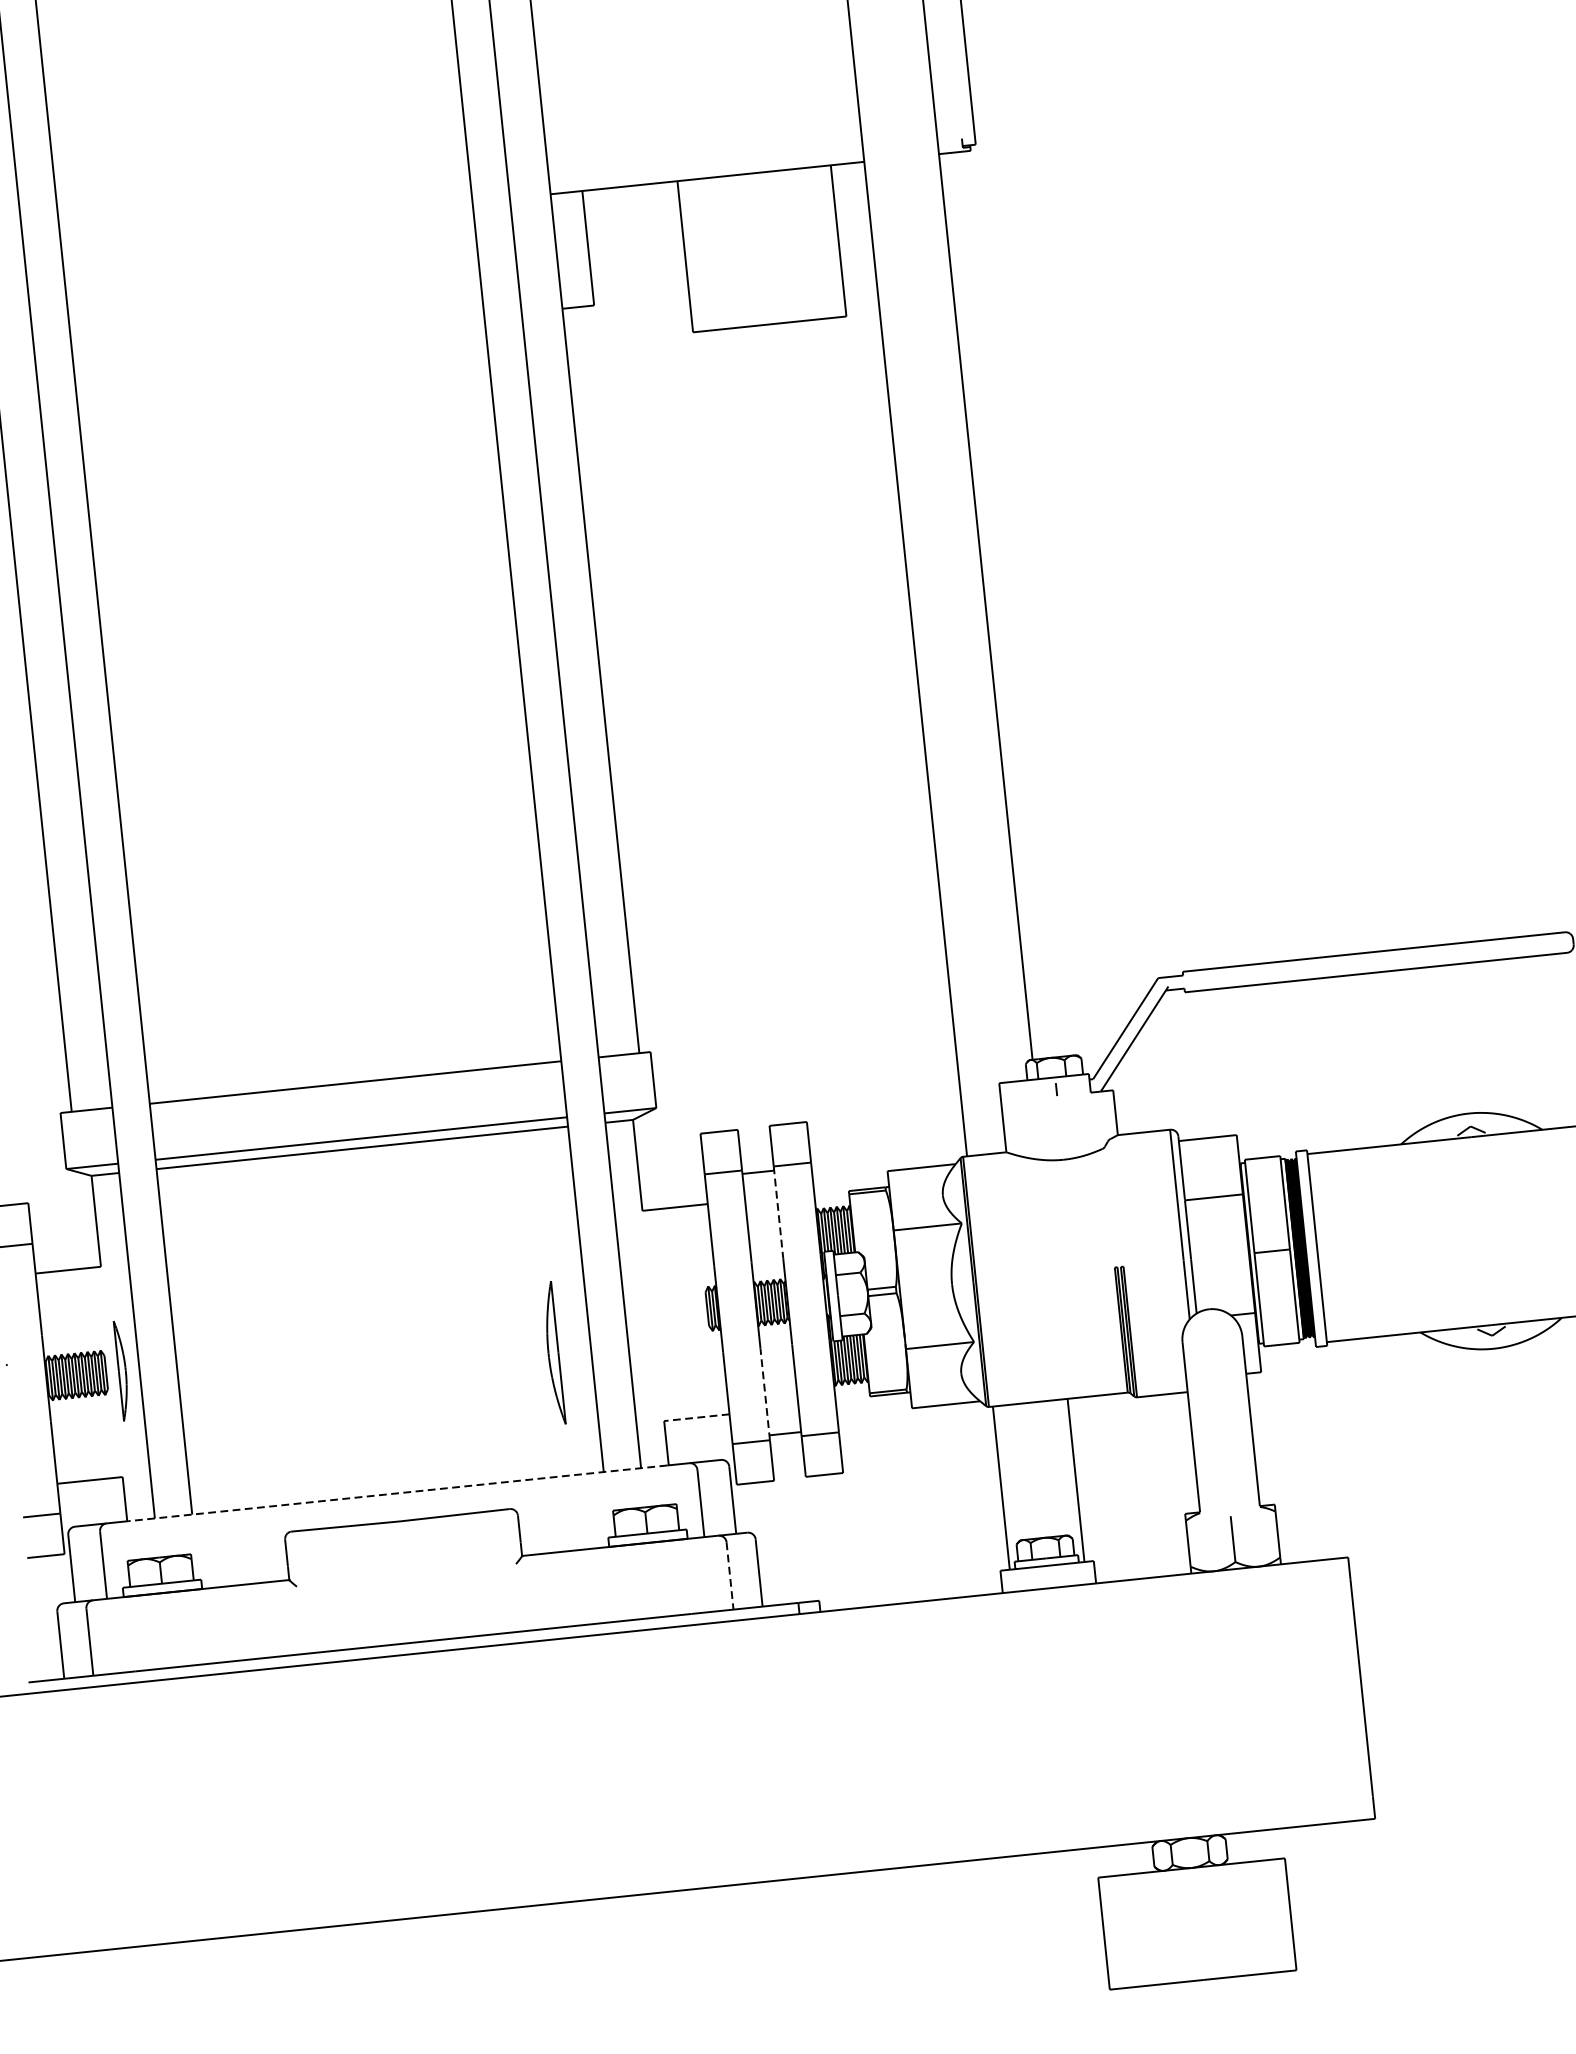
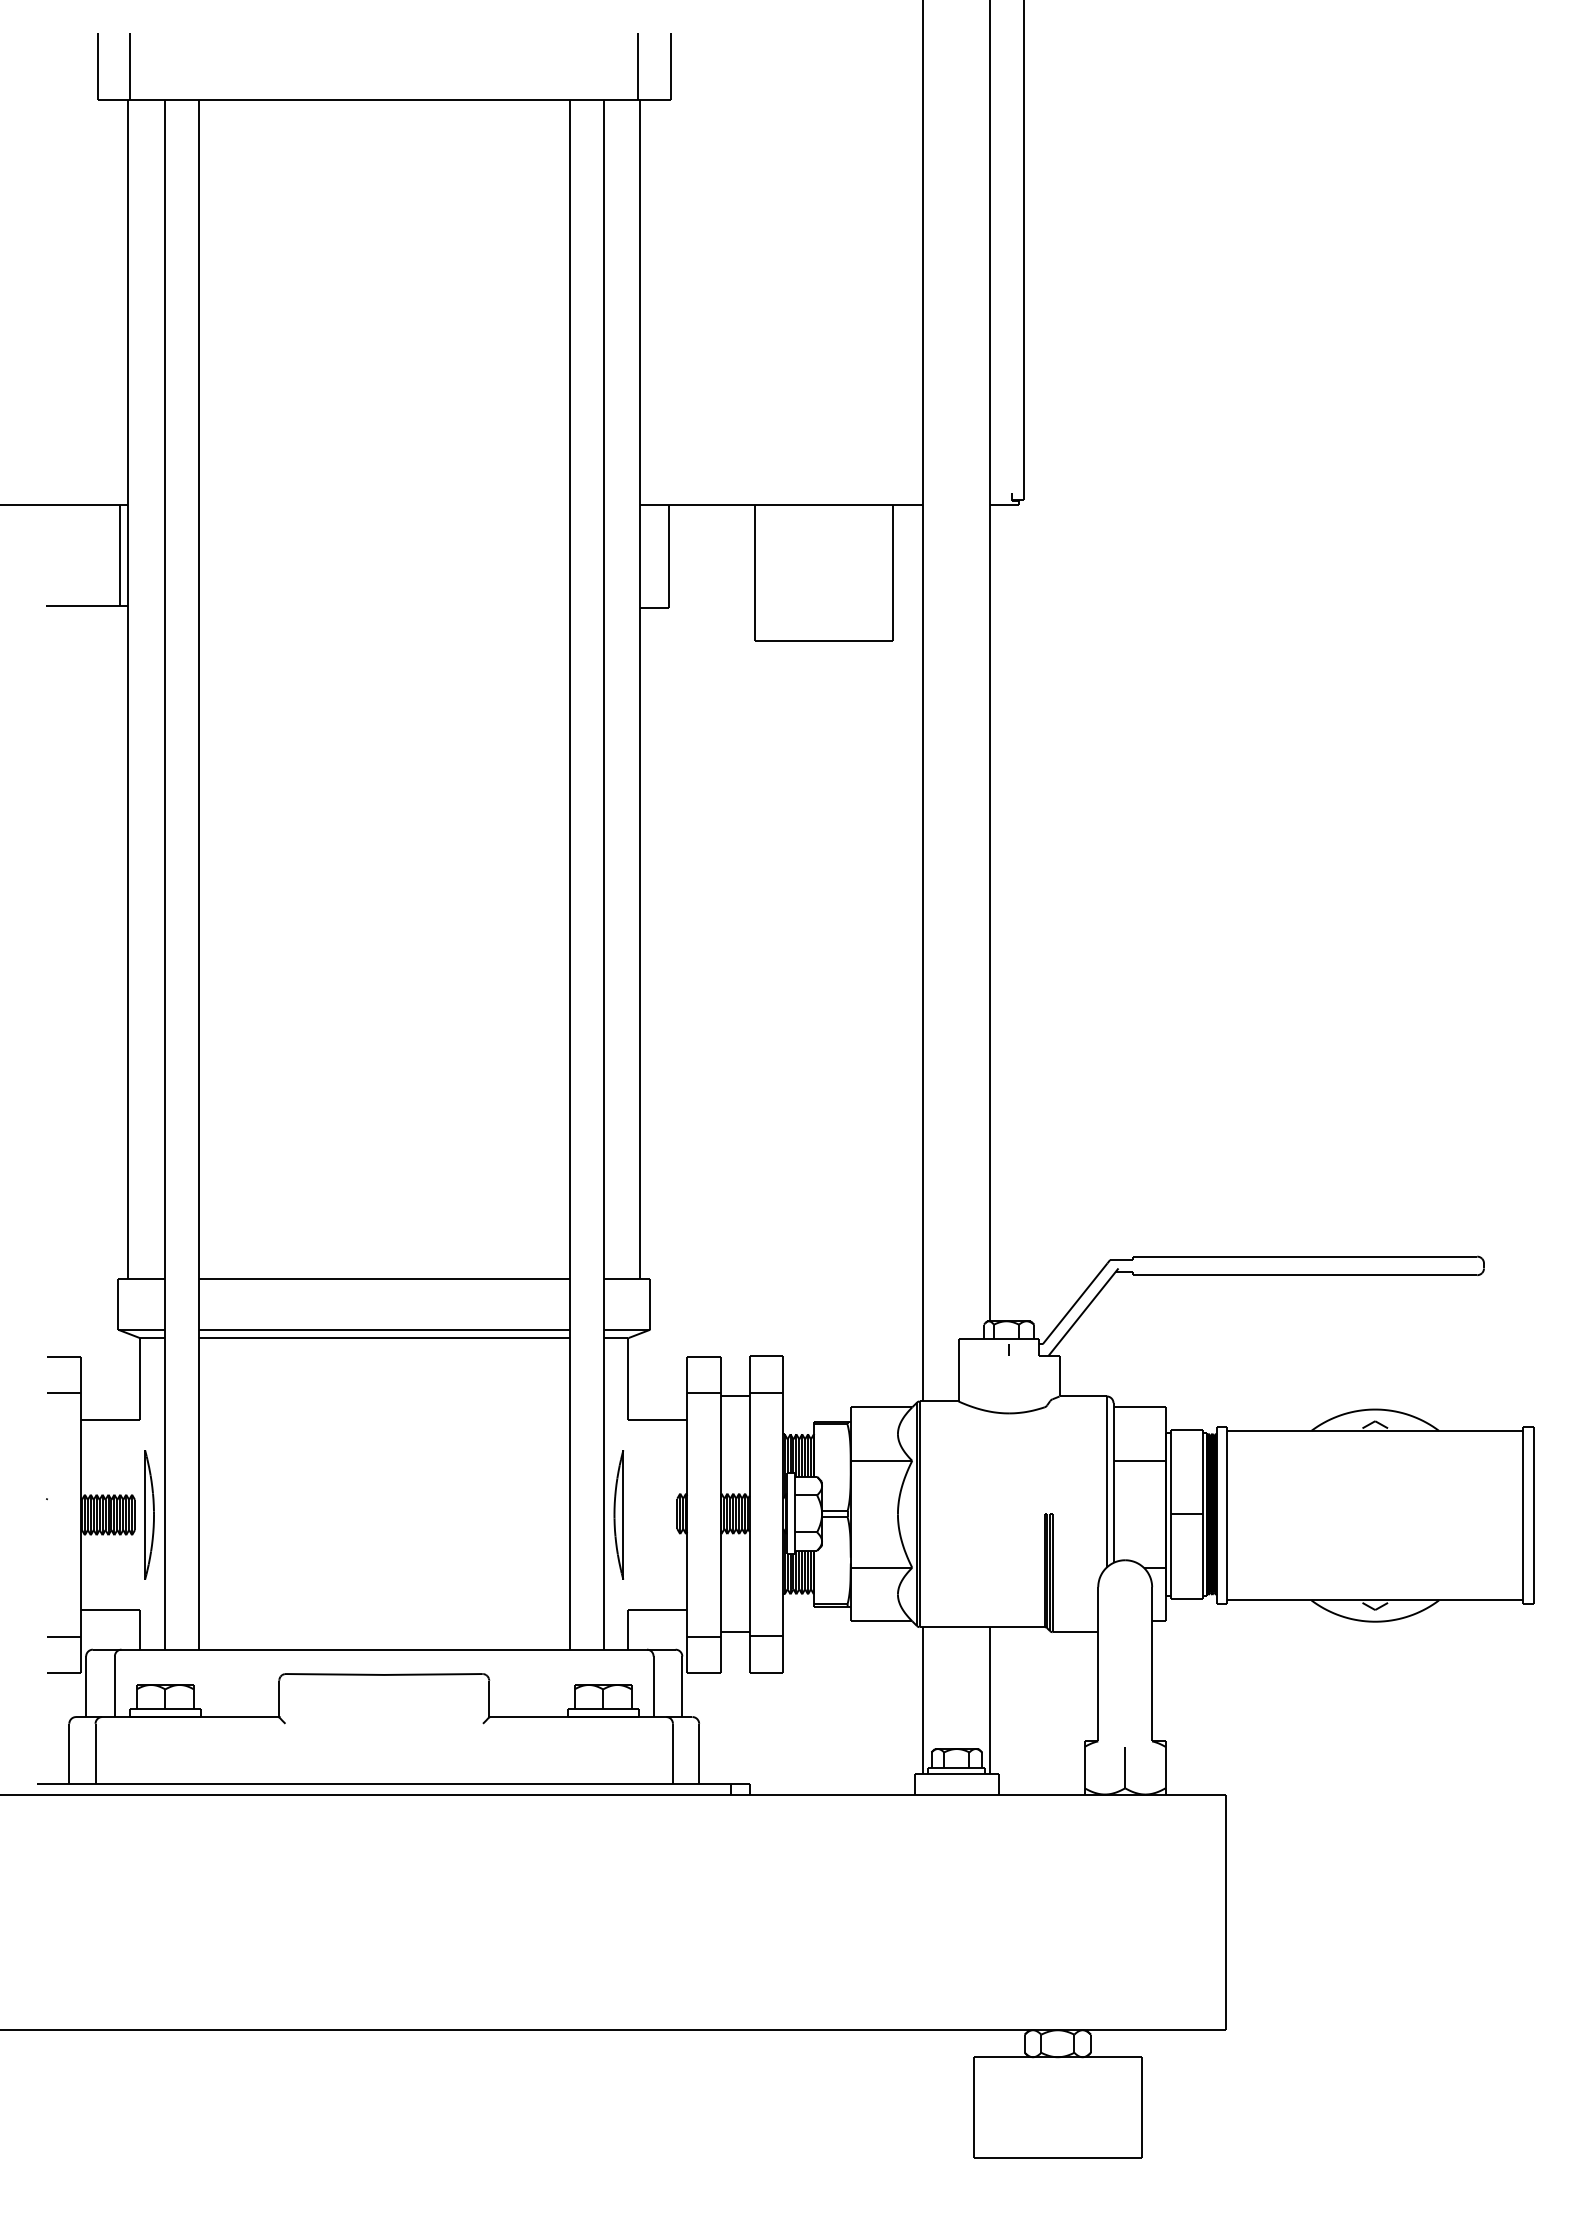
line: (778, 1212) -> (749, 1434), dashed -> solid
part: (552, 1352) -> (618, 1514), moved
part: (122, 1370) -> (149, 1514), size x1.43
line: (765, 1393) -> (721, 1594), dashed -> solid
line: (696, 1417) -> (657, 1609), dashed -> solid
line: (398, 1493) -> (384, 1649), dashed -> solid
line: (729, 1576) -> (672, 1754), dashed -> solid

